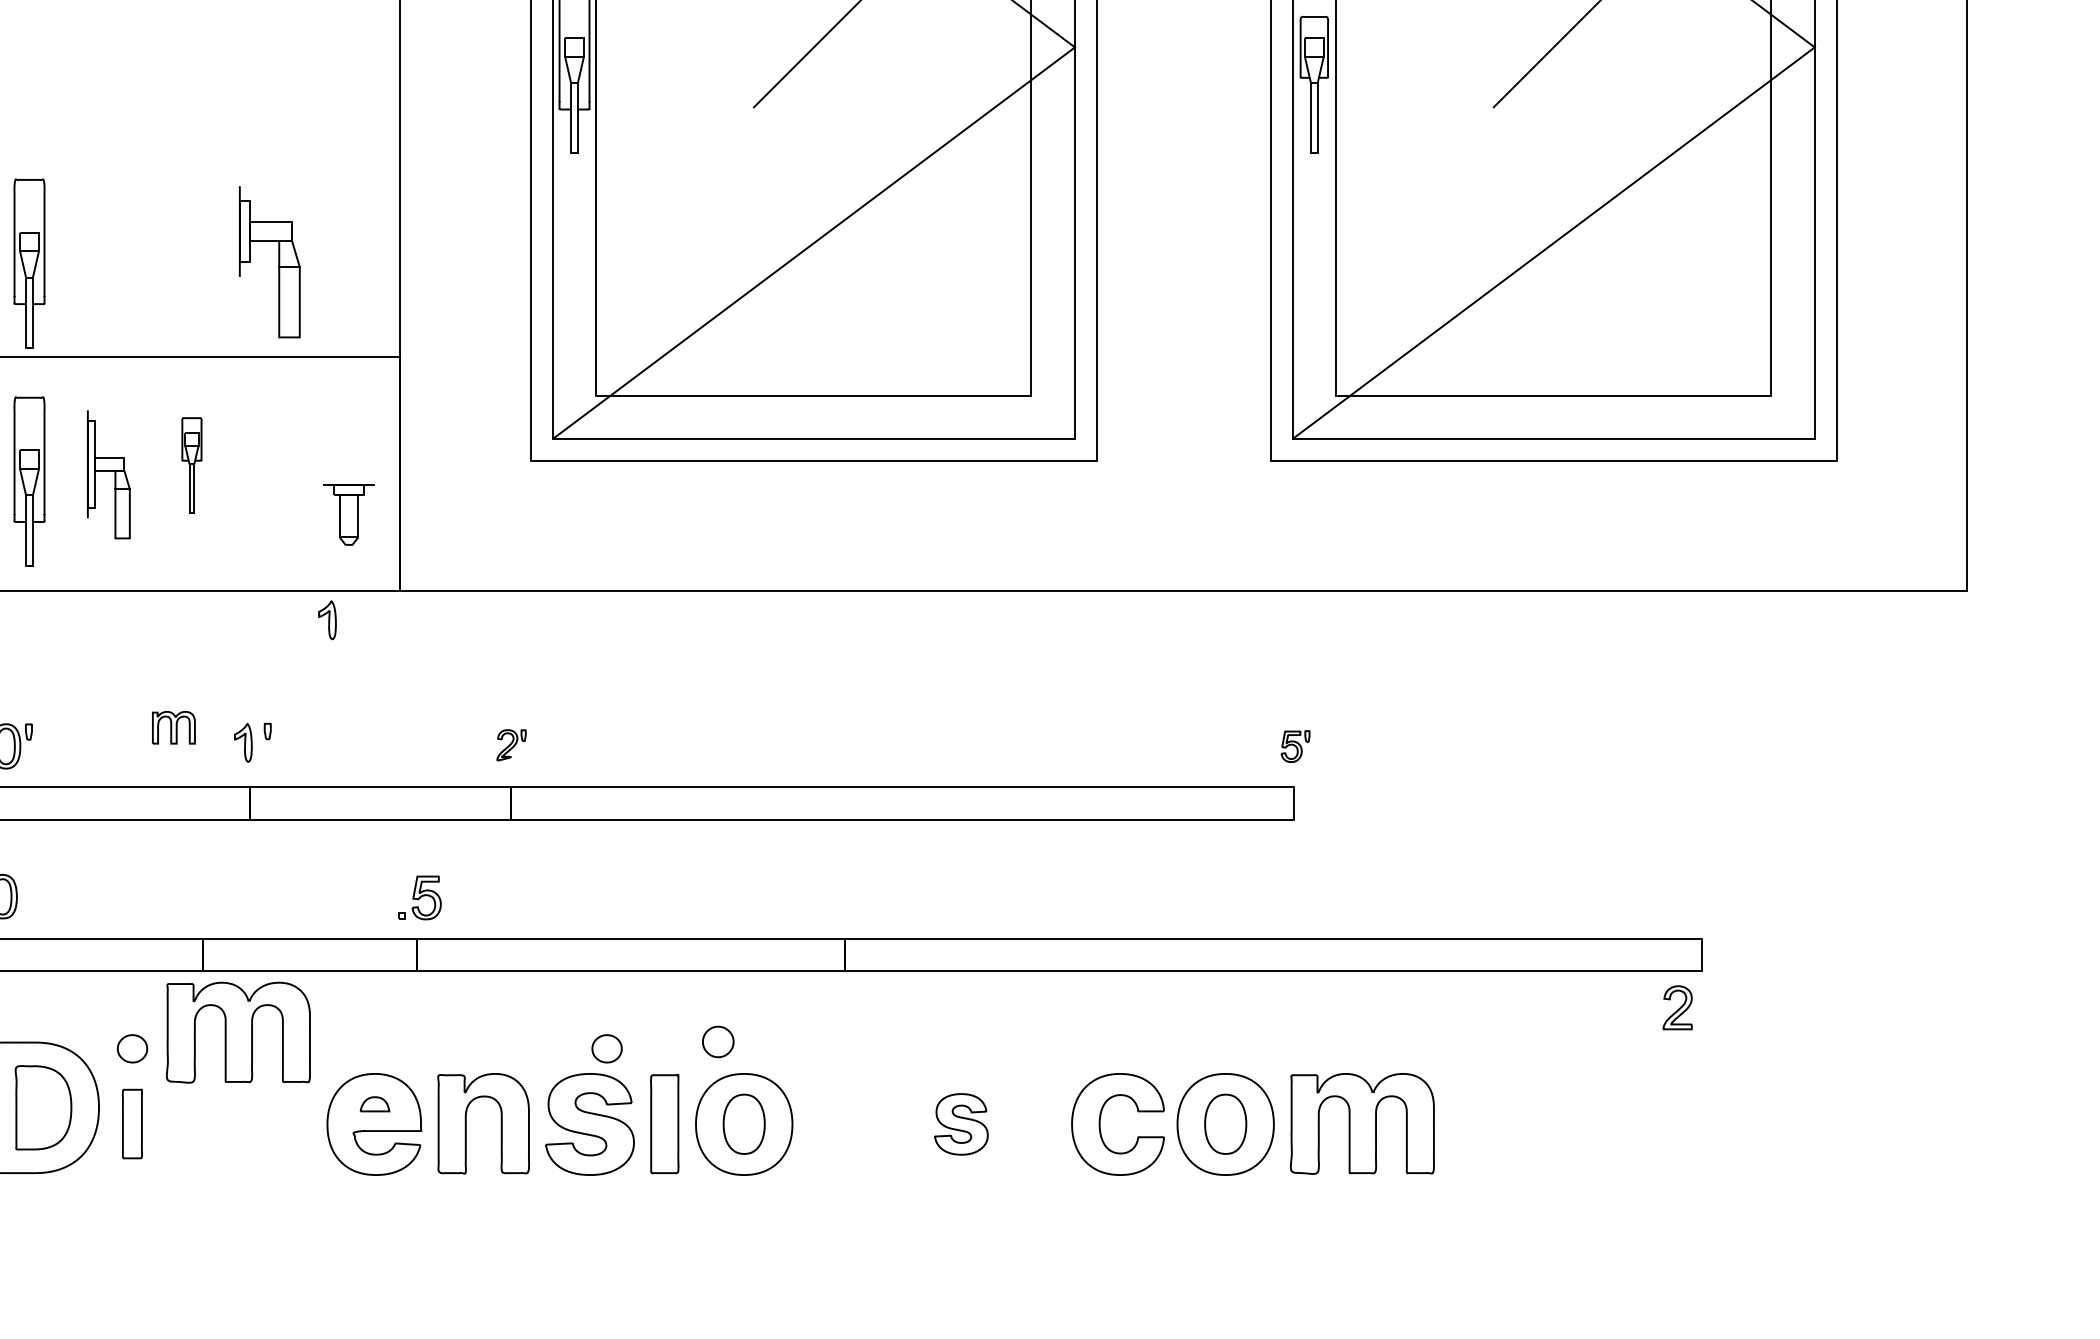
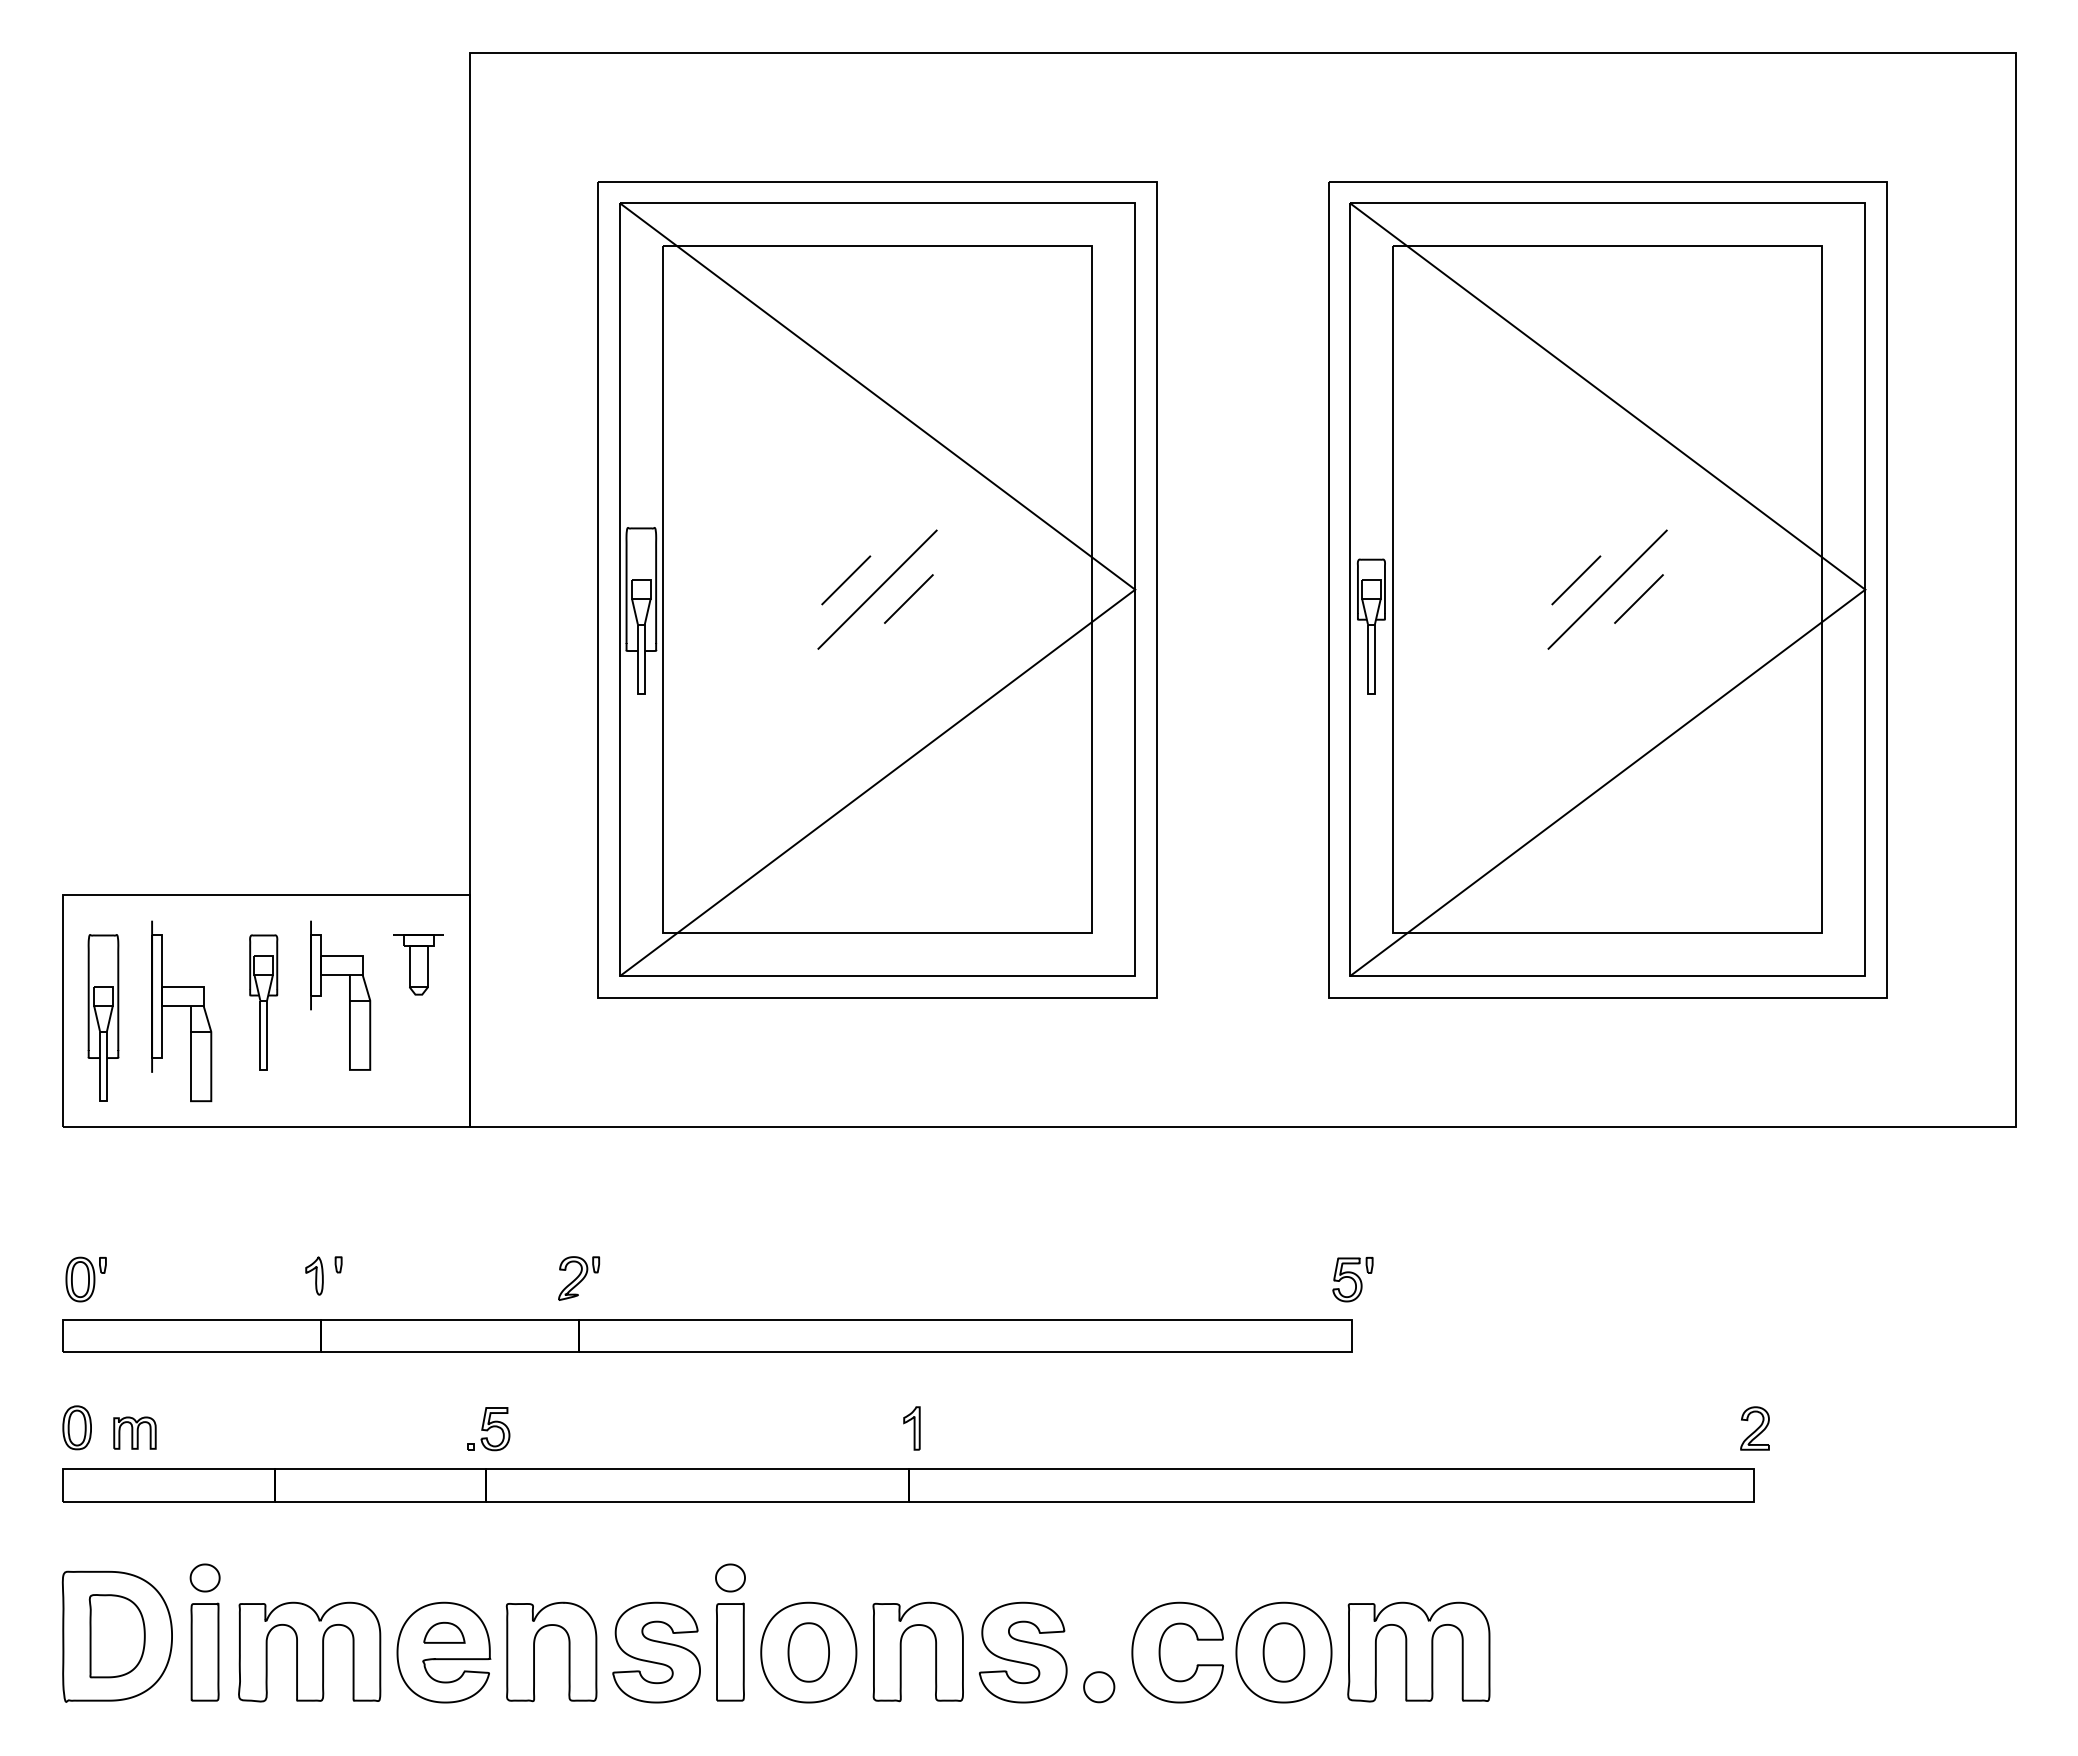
line: (782, 38) -> (846, 580), added
line: (1522, 38) -> (1576, 580), added
line: (845, 56) -> (908, 598), added
line: (1584, 56) -> (1638, 598), added
part: (278, 262) -> (349, 995), moved
part: (29, 263) -> (103, 802), removed
part: (191, 465) -> (263, 1002), size x1.43
part: (108, 474) -> (181, 1011), size x1.43
part: (348, 514) -> (418, 964), moved
part: (327, 619) -> (397, 1154), removed
part: (173, 727) -> (134, 1432), moved
part: (511, 745) -> (579, 1278), size x1.43
part: (1295, 746) -> (1352, 1279), size x1.43
part: (848, 897) -> (911, 1428), added
part: (1677, 1007) -> (1754, 1428), moved
part: (238, 1032) -> (309, 1651), moved
part: (718, 1042) -> (1099, 1687), moved
part: (607, 1048) -> (730, 1577), moved
part: (375, 1104) -> (444, 1632), size x1.43
part: (131, 1123) -> (204, 1651), size x1.43
part: (838, 1123) -> (901, 1651), added
part: (960, 1124) -> (1022, 1652), size x1.67

